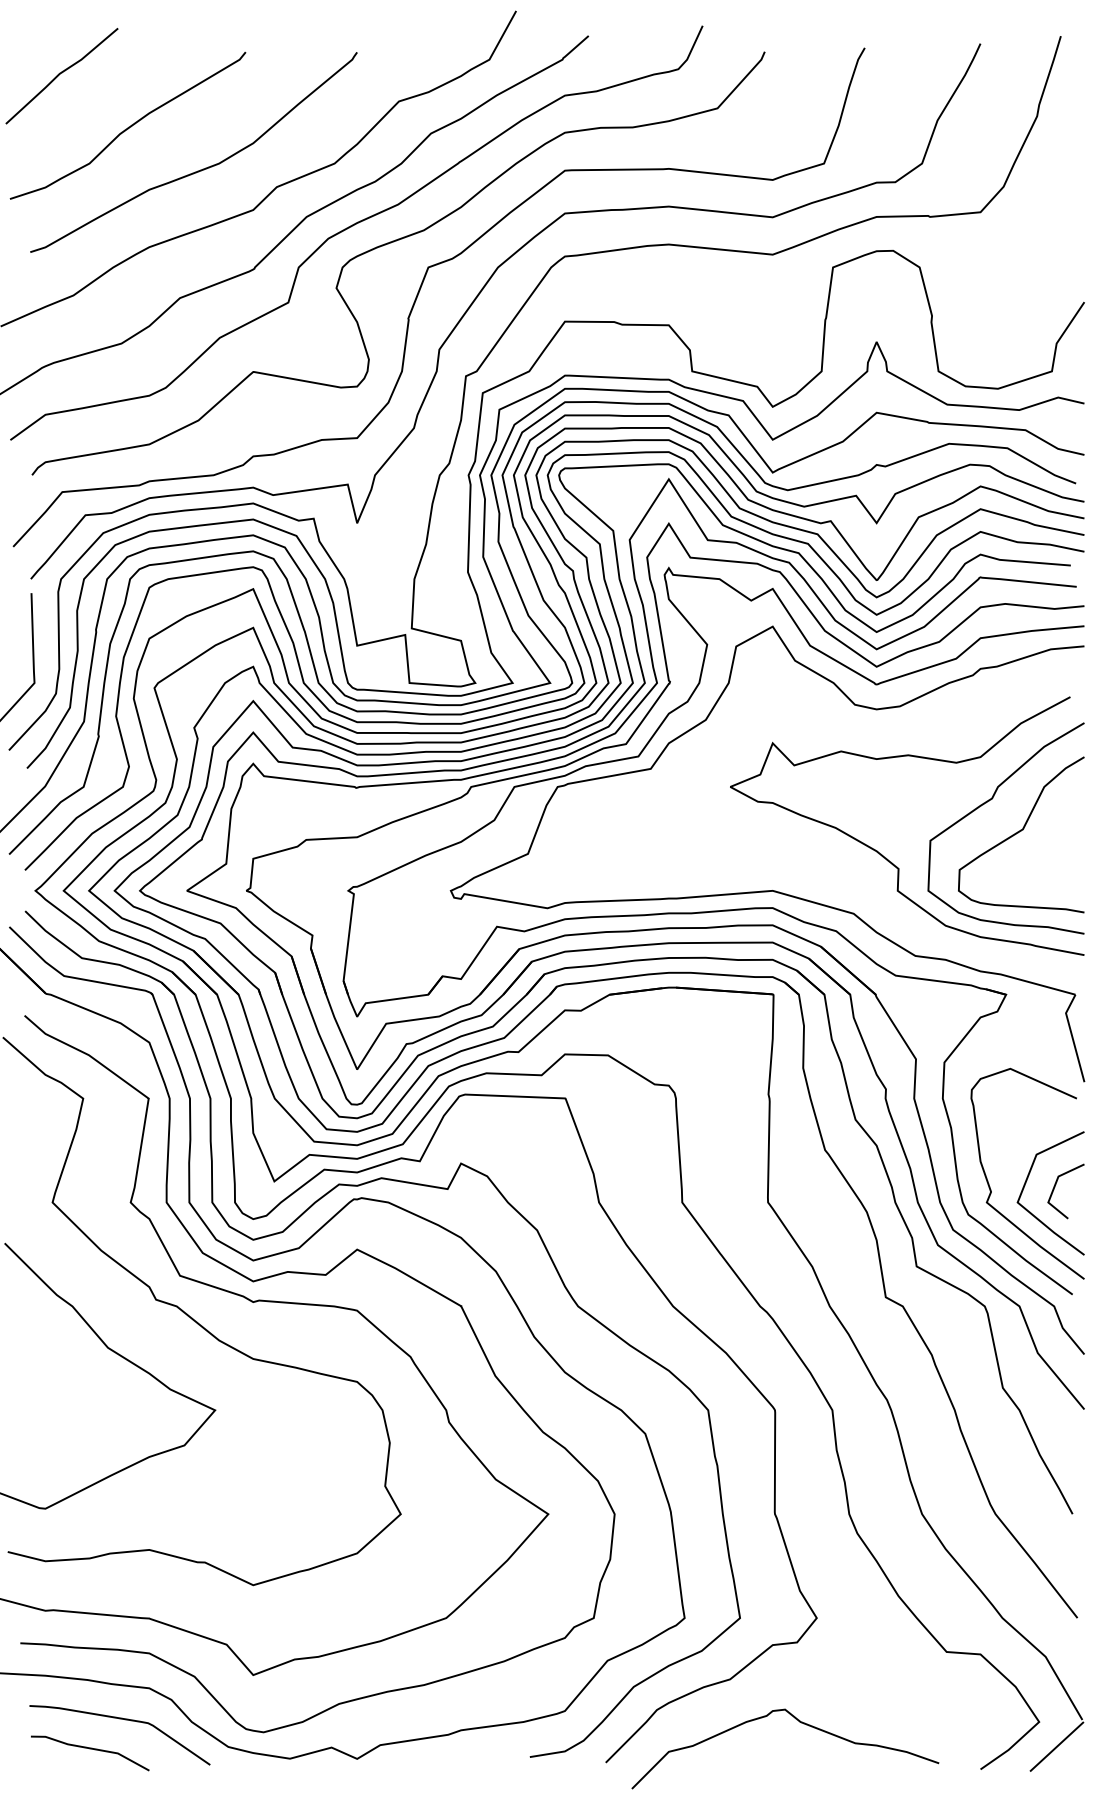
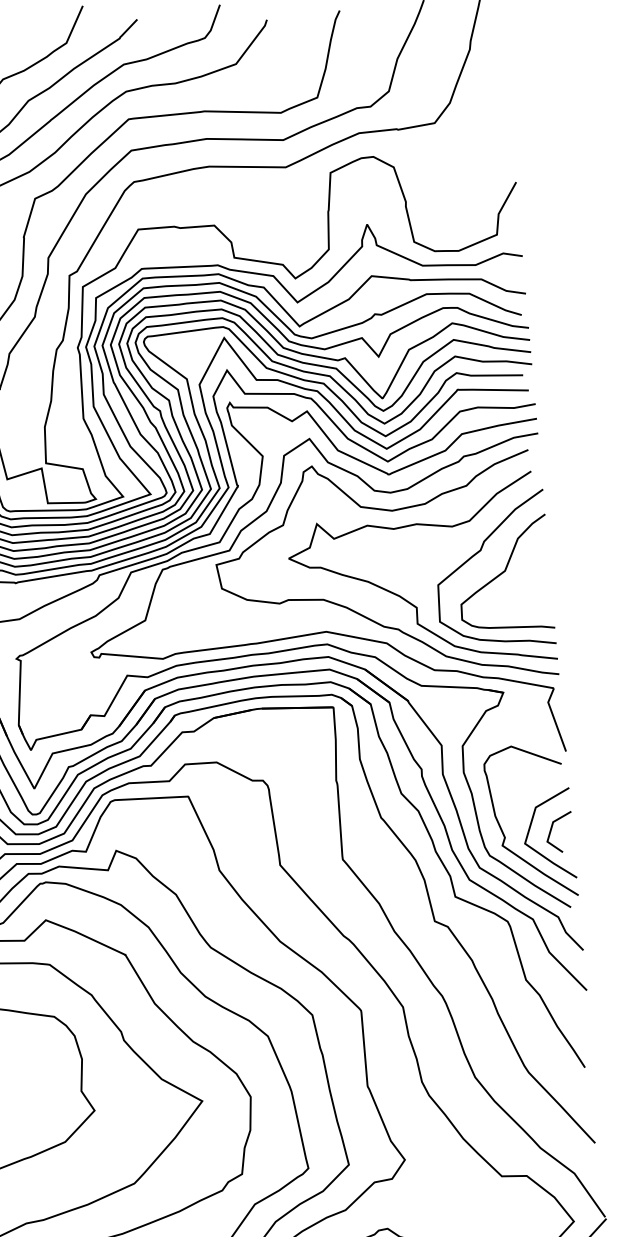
curve: (826, 873) -> (364, 615), added

